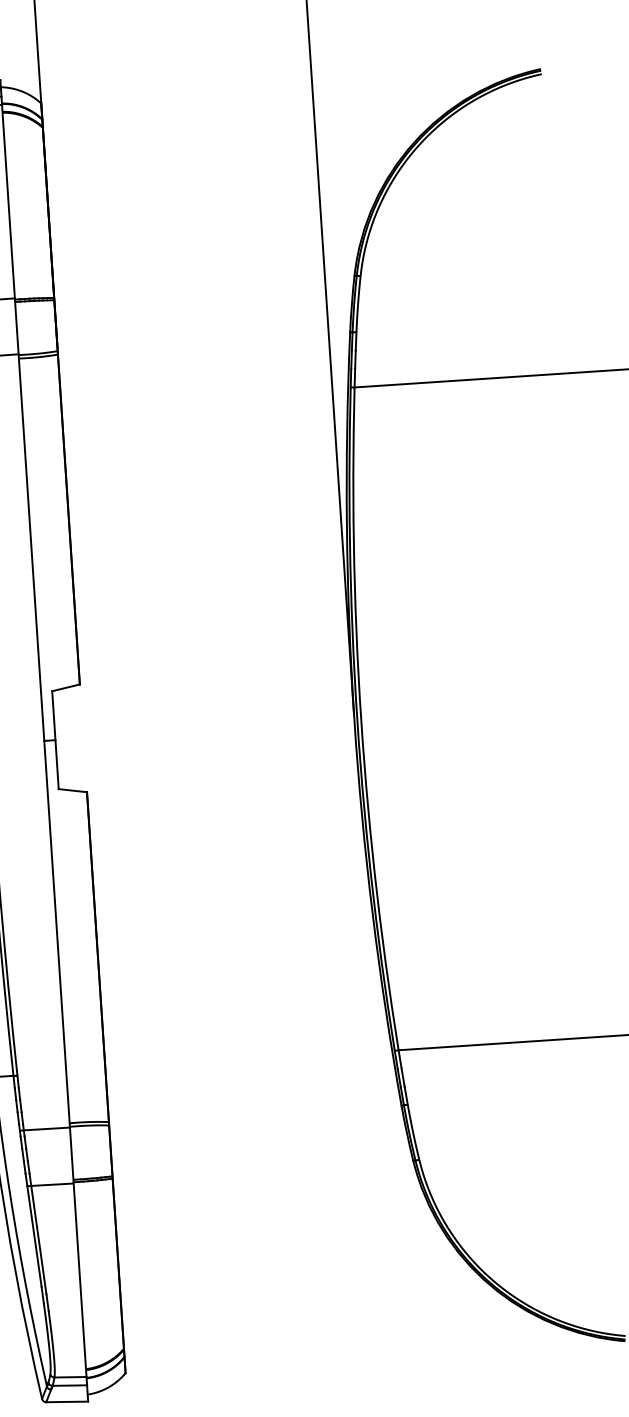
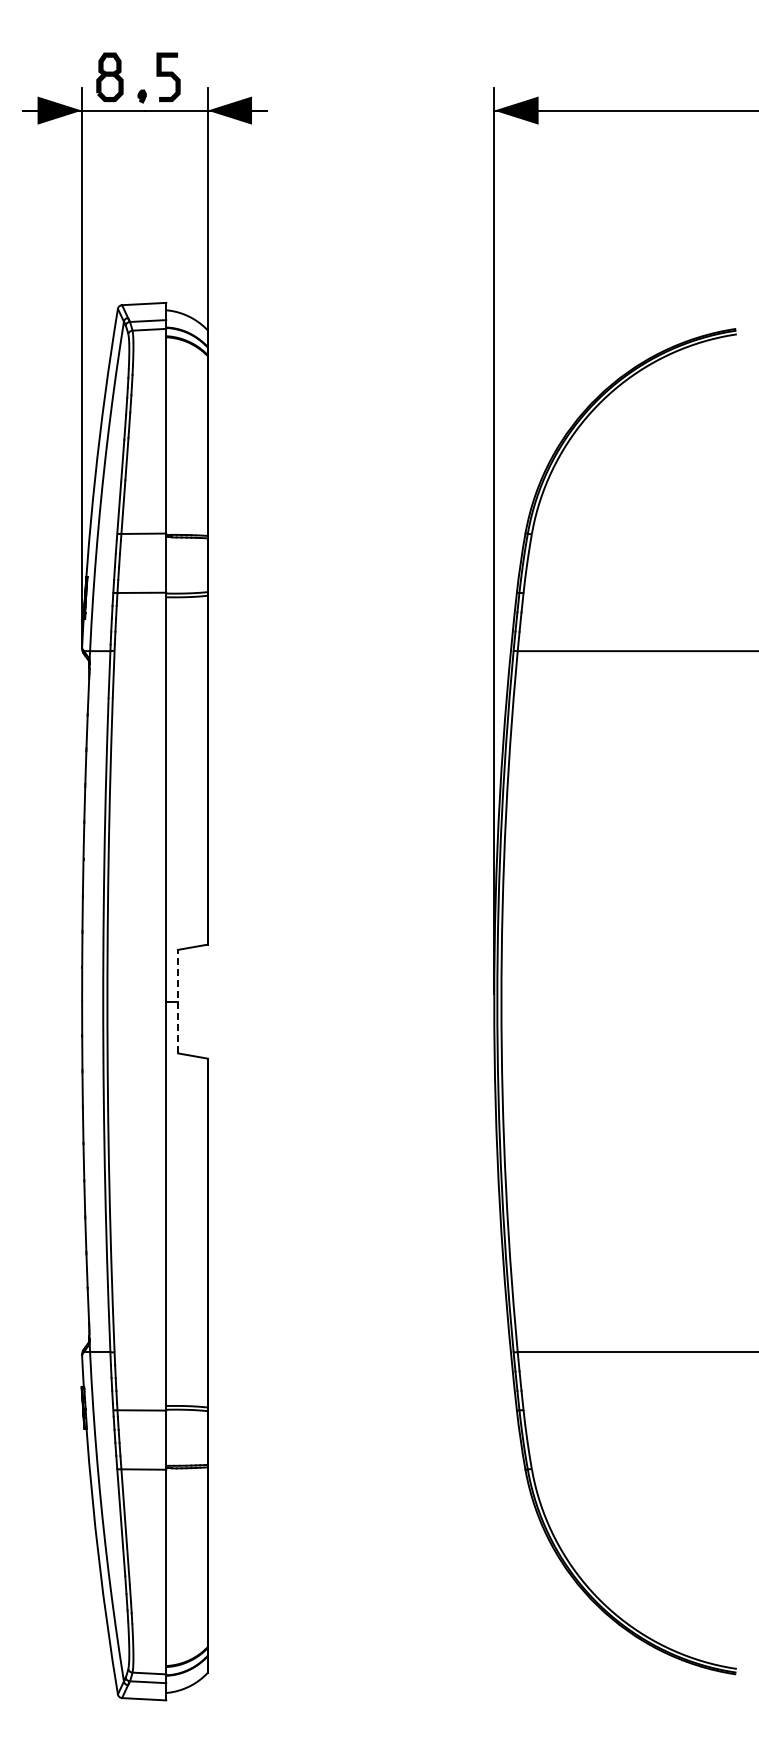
line: (55, 740) -> (178, 1001), solid -> dashed

